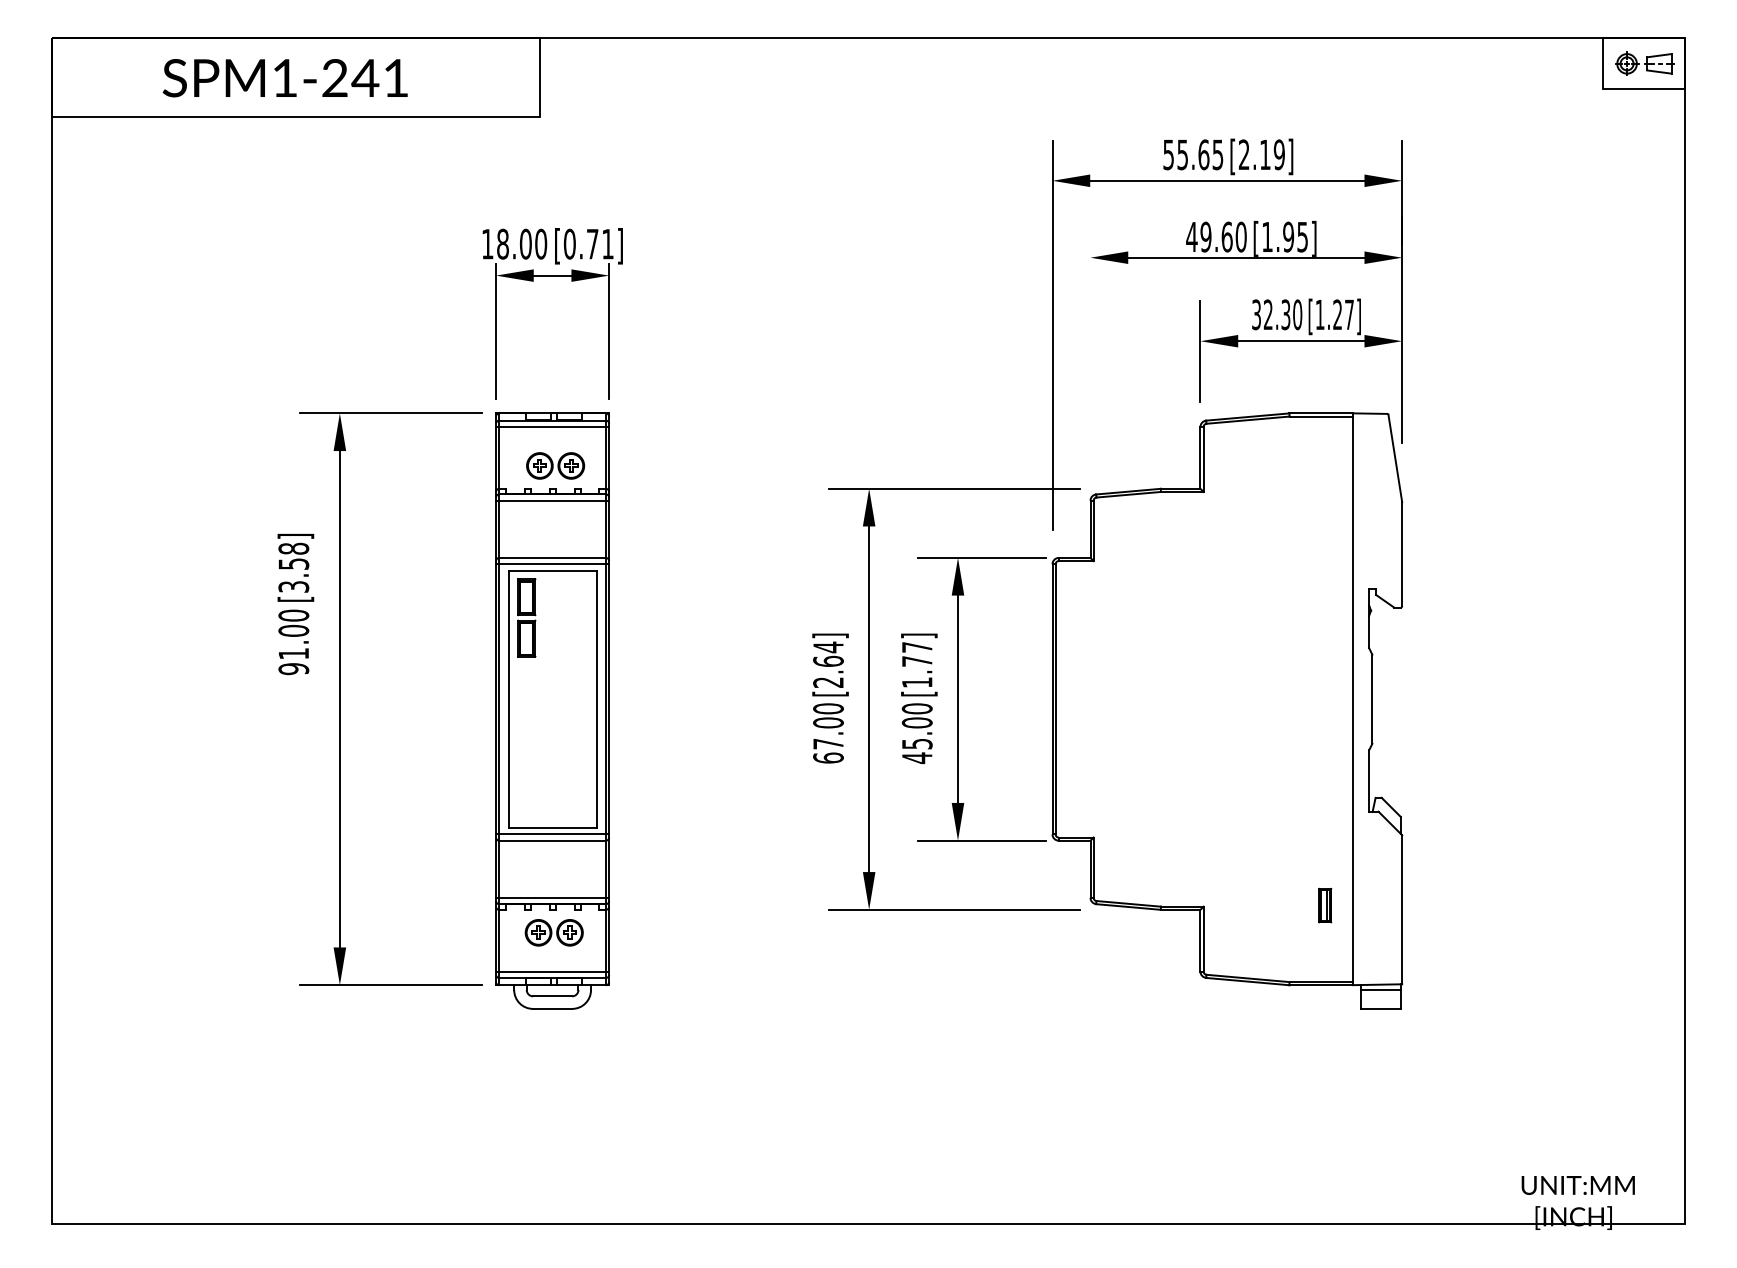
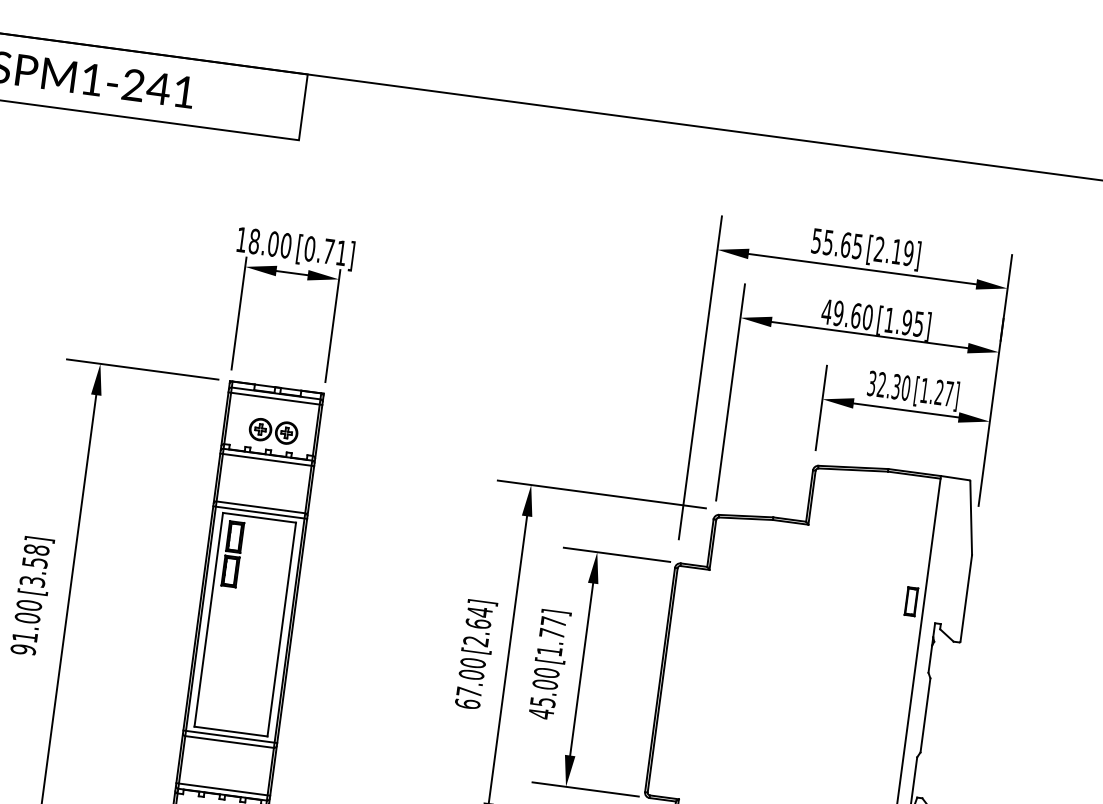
line: (1090, 347) -> (730, 392), added
part: (1337, 566) -> (911, 601), added
text: (295, 604) -> (31, 596), moved

